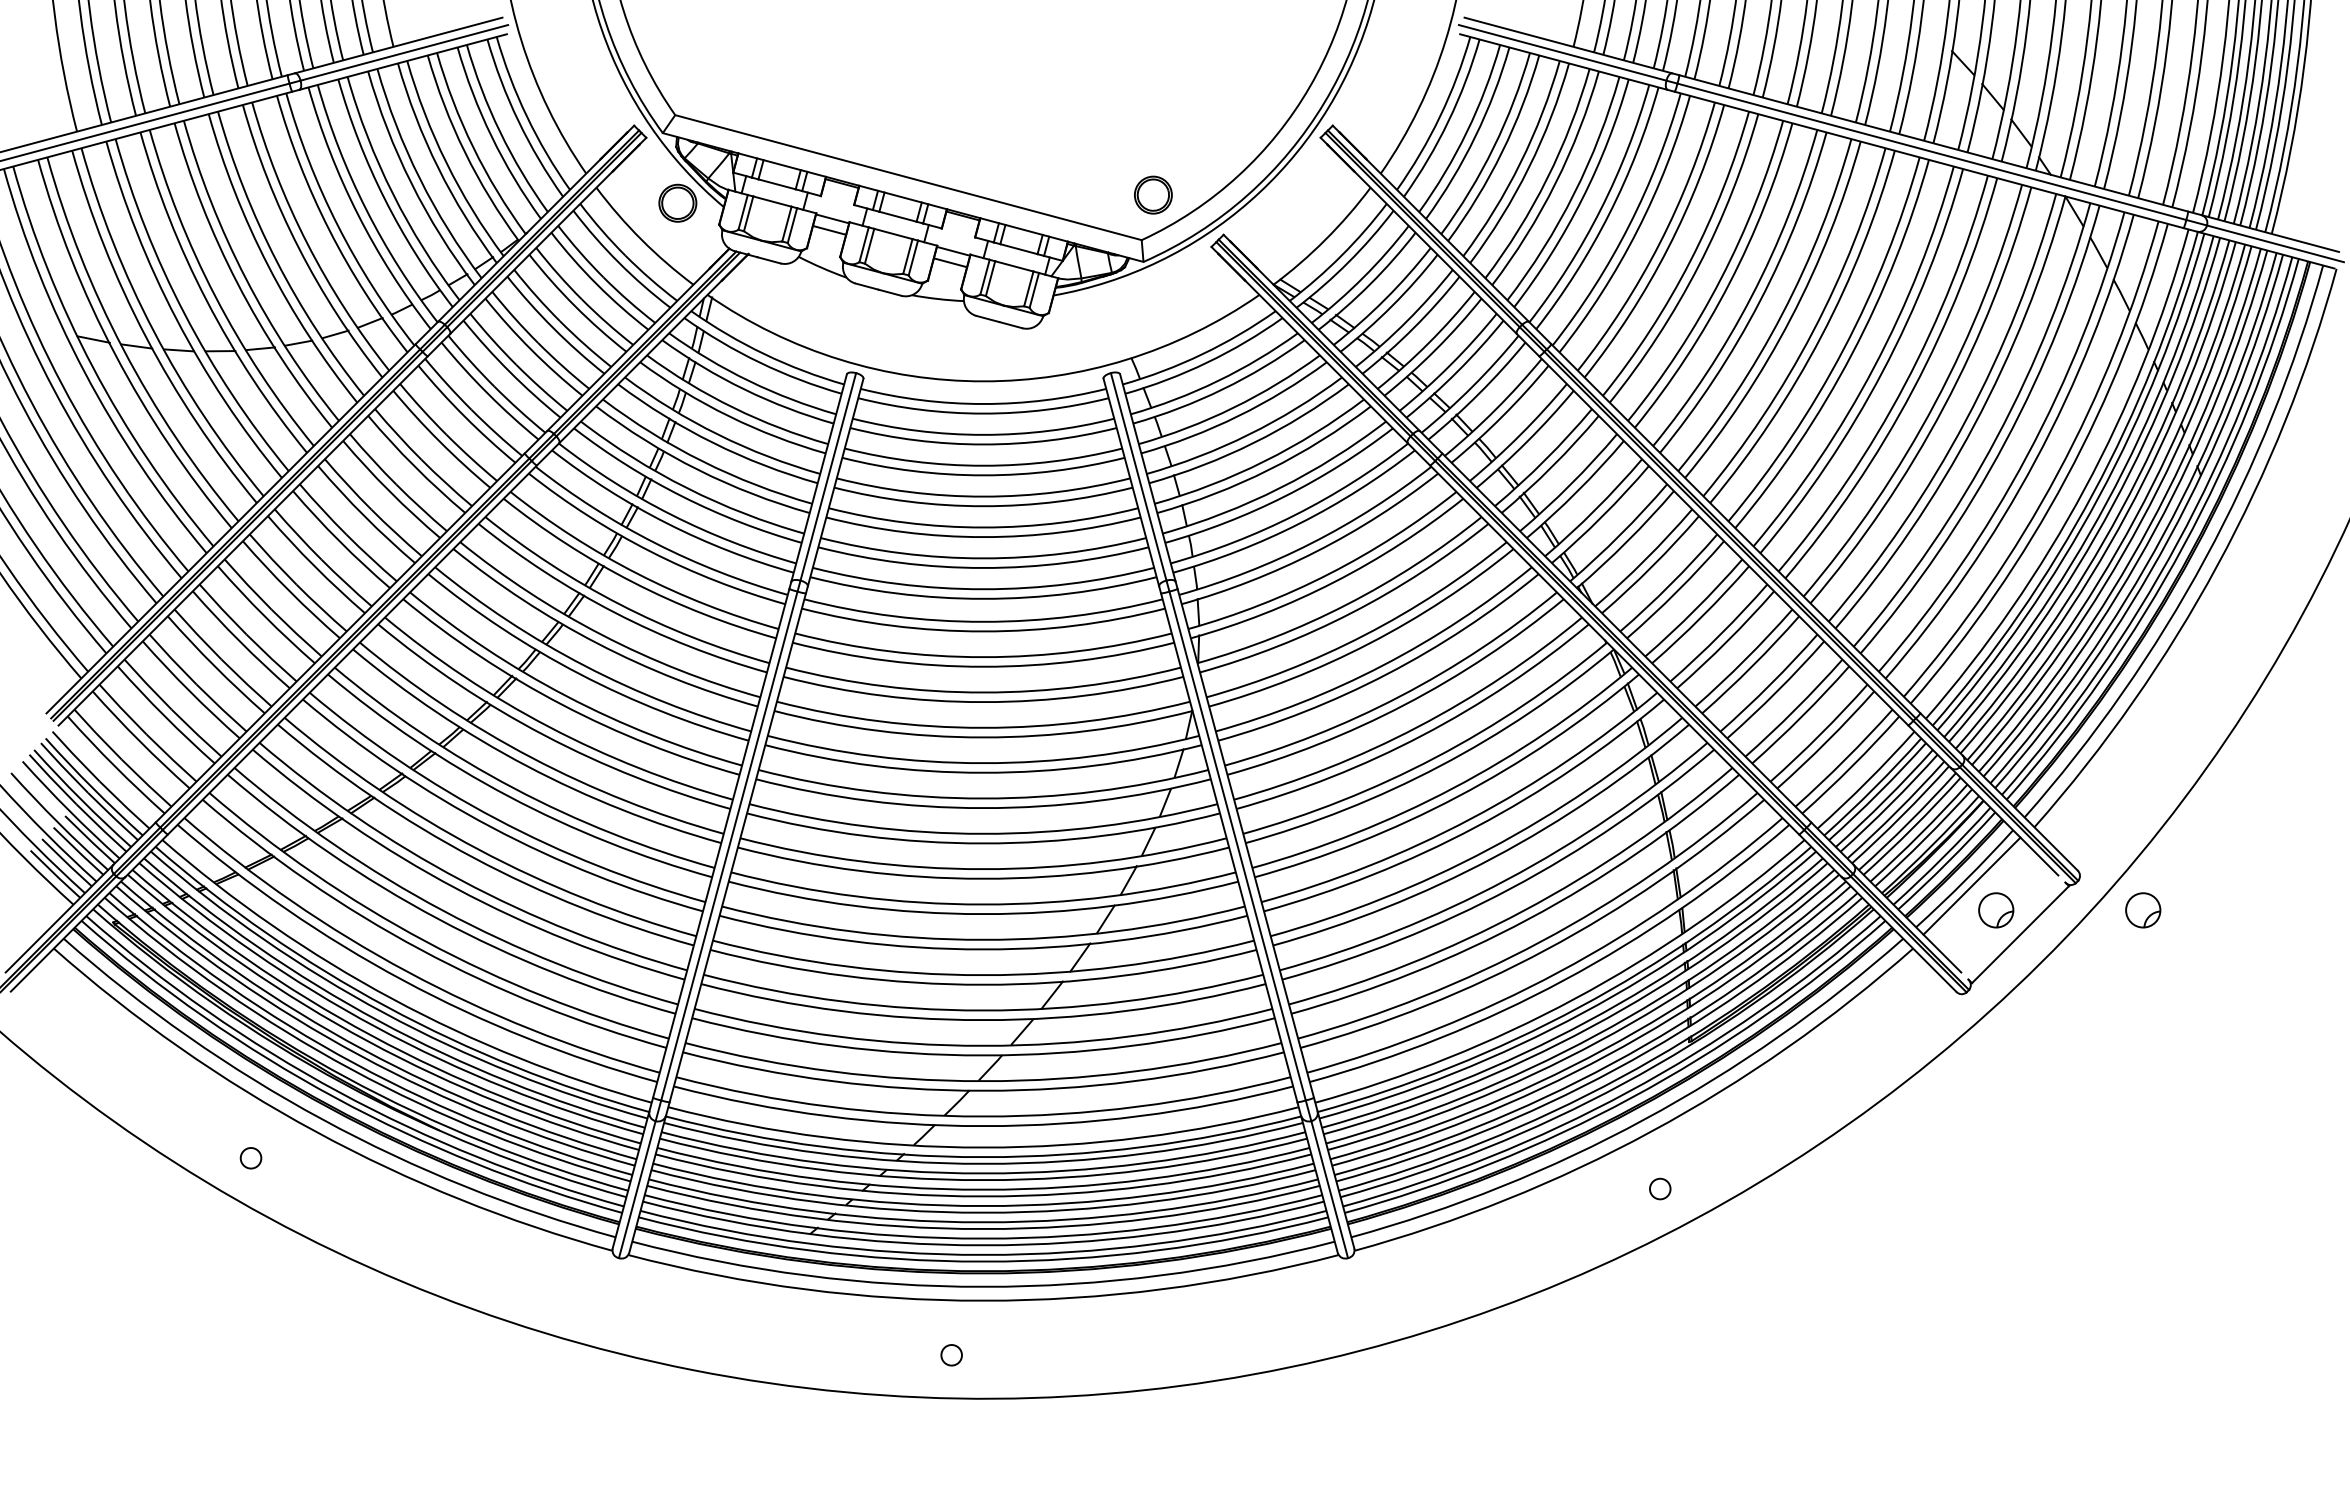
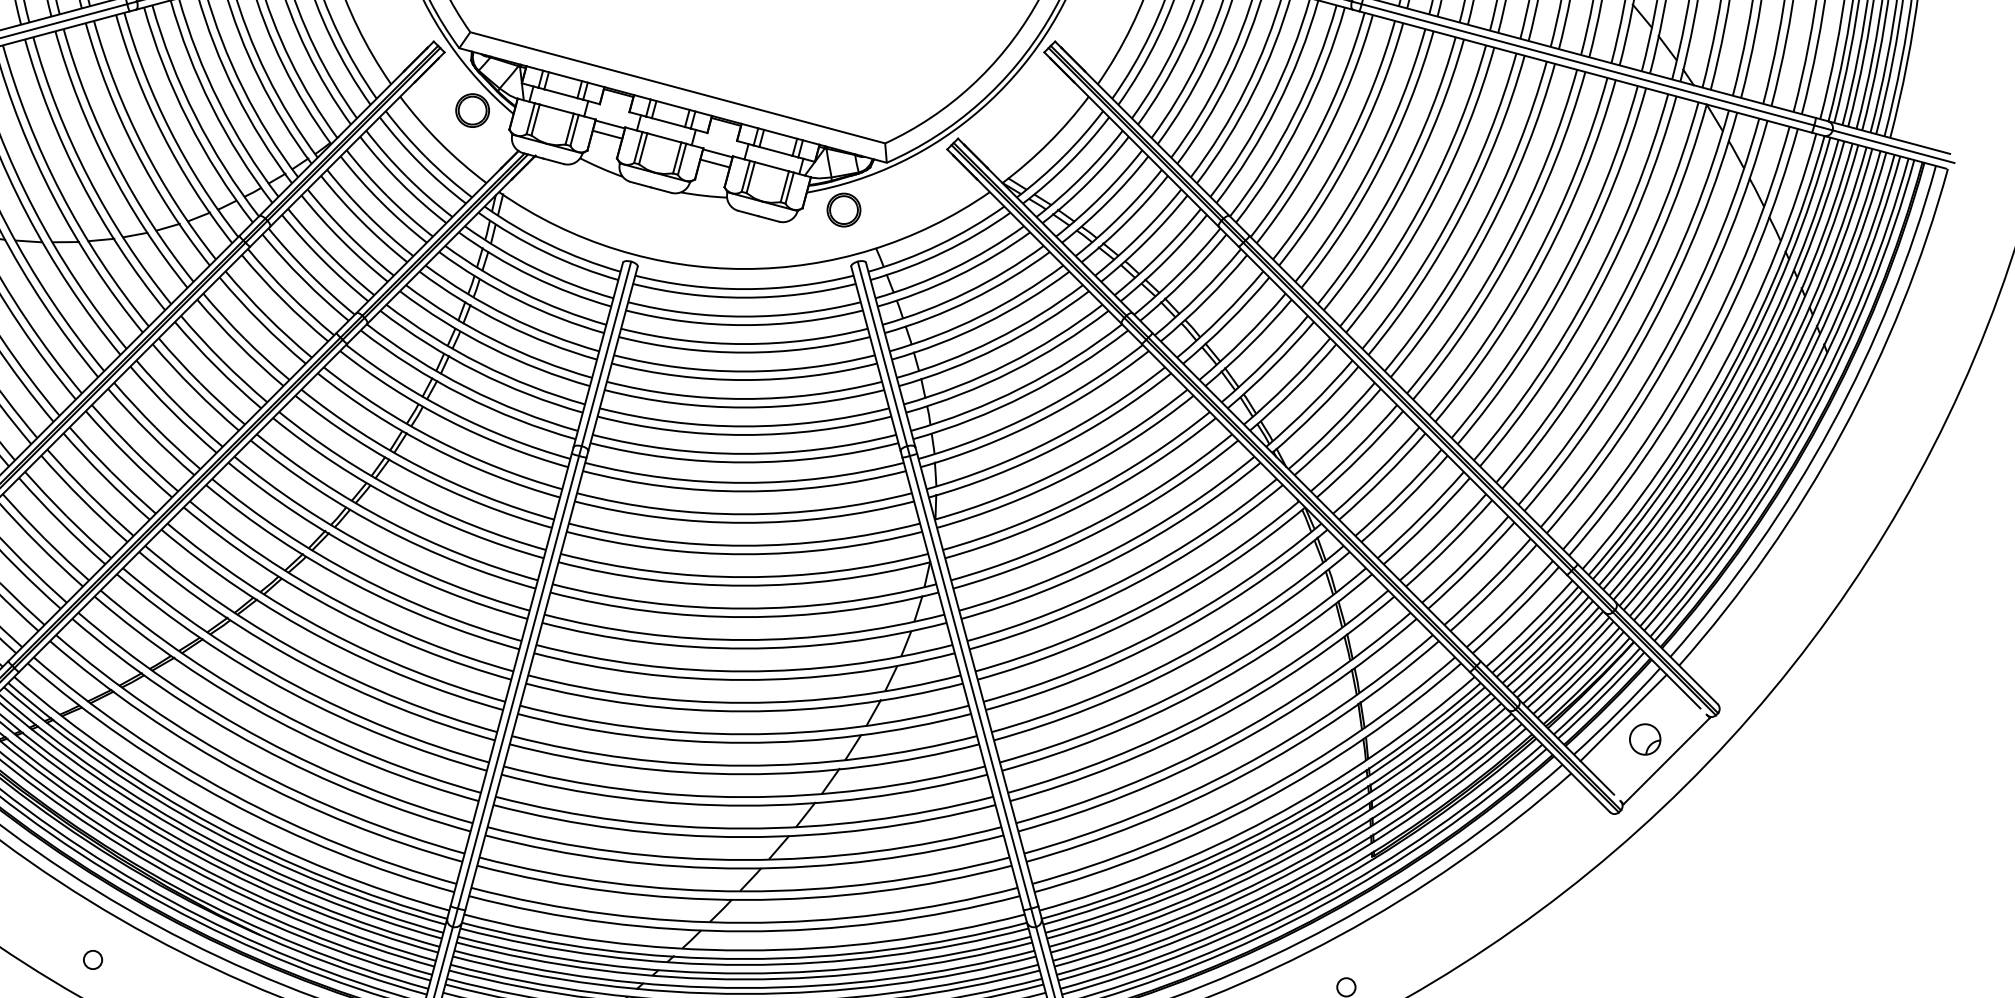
part: (1153, 194) -> (844, 209), moved
part: (2143, 910) -> (1776, 739), removed

